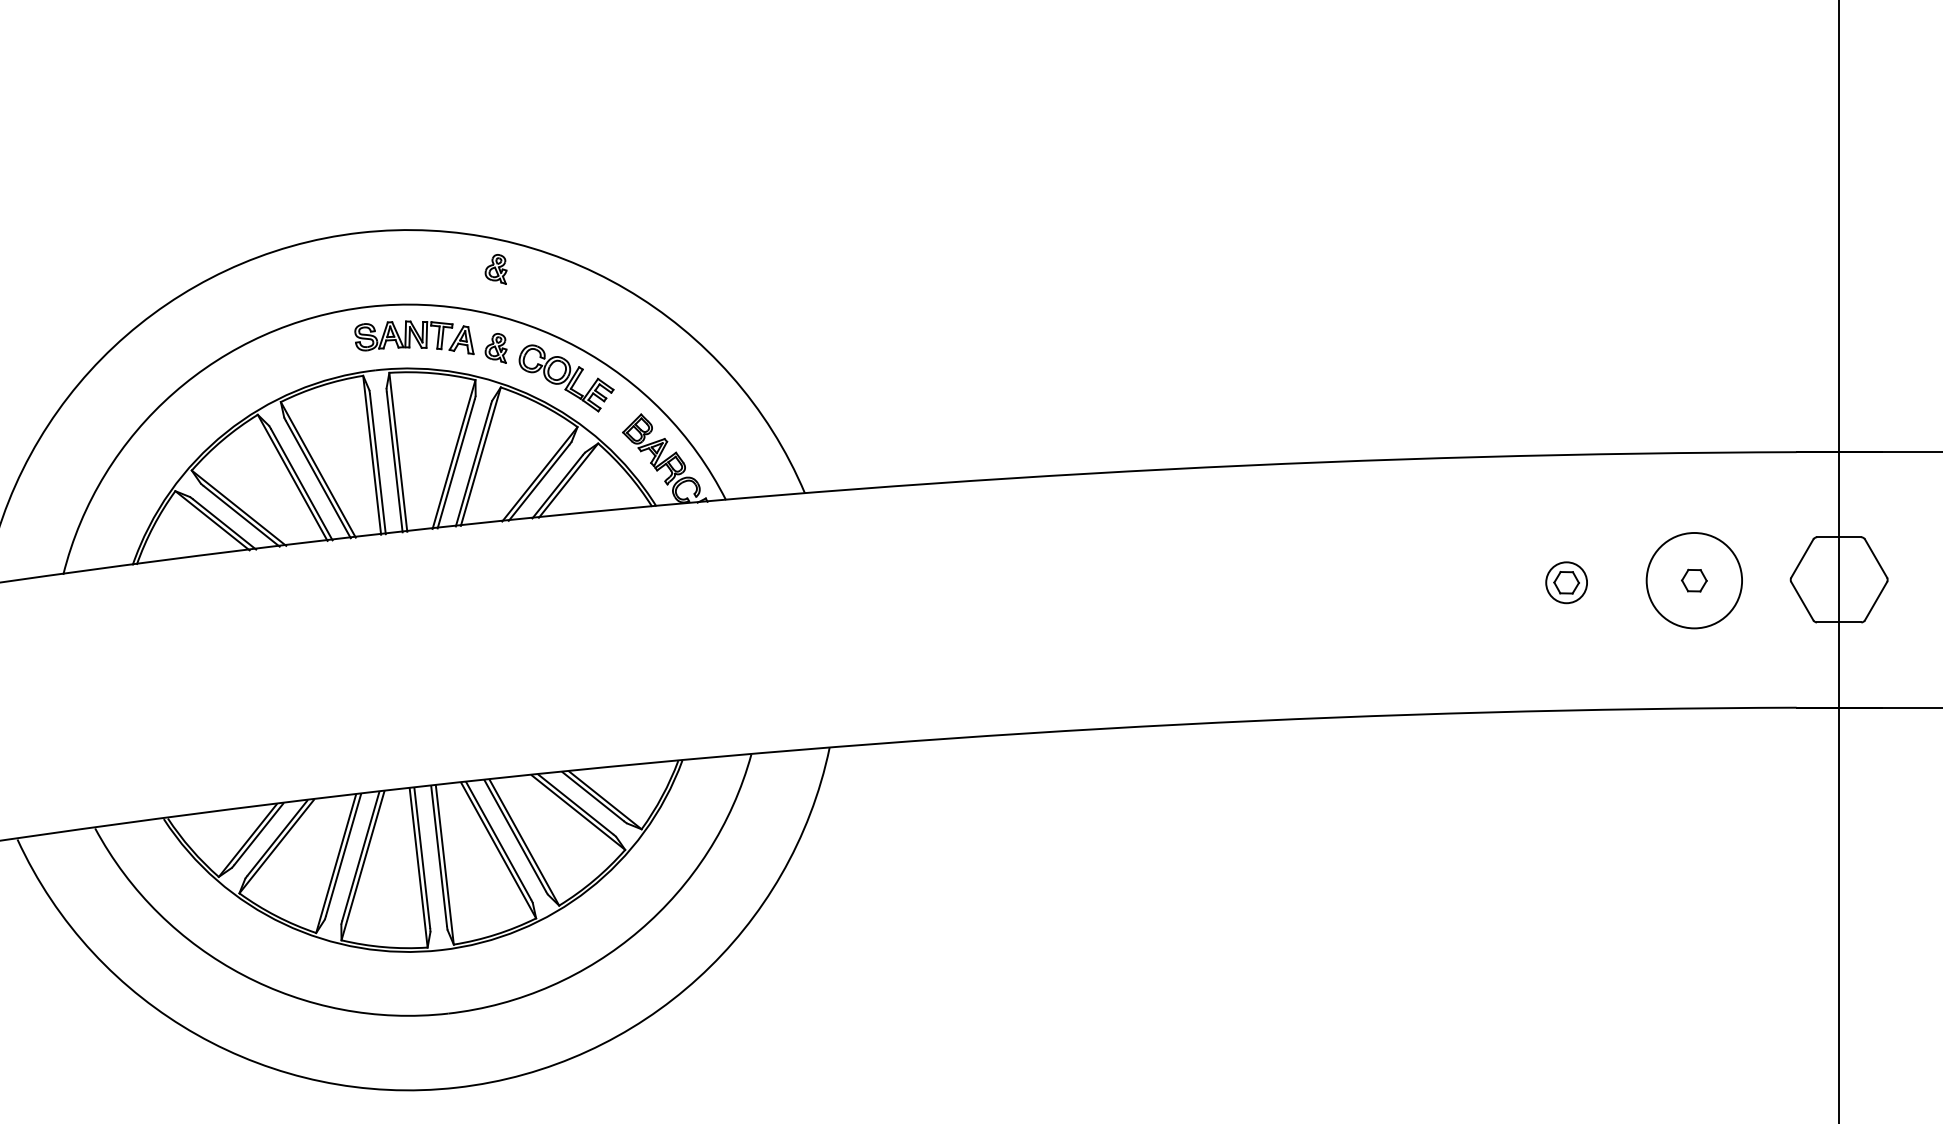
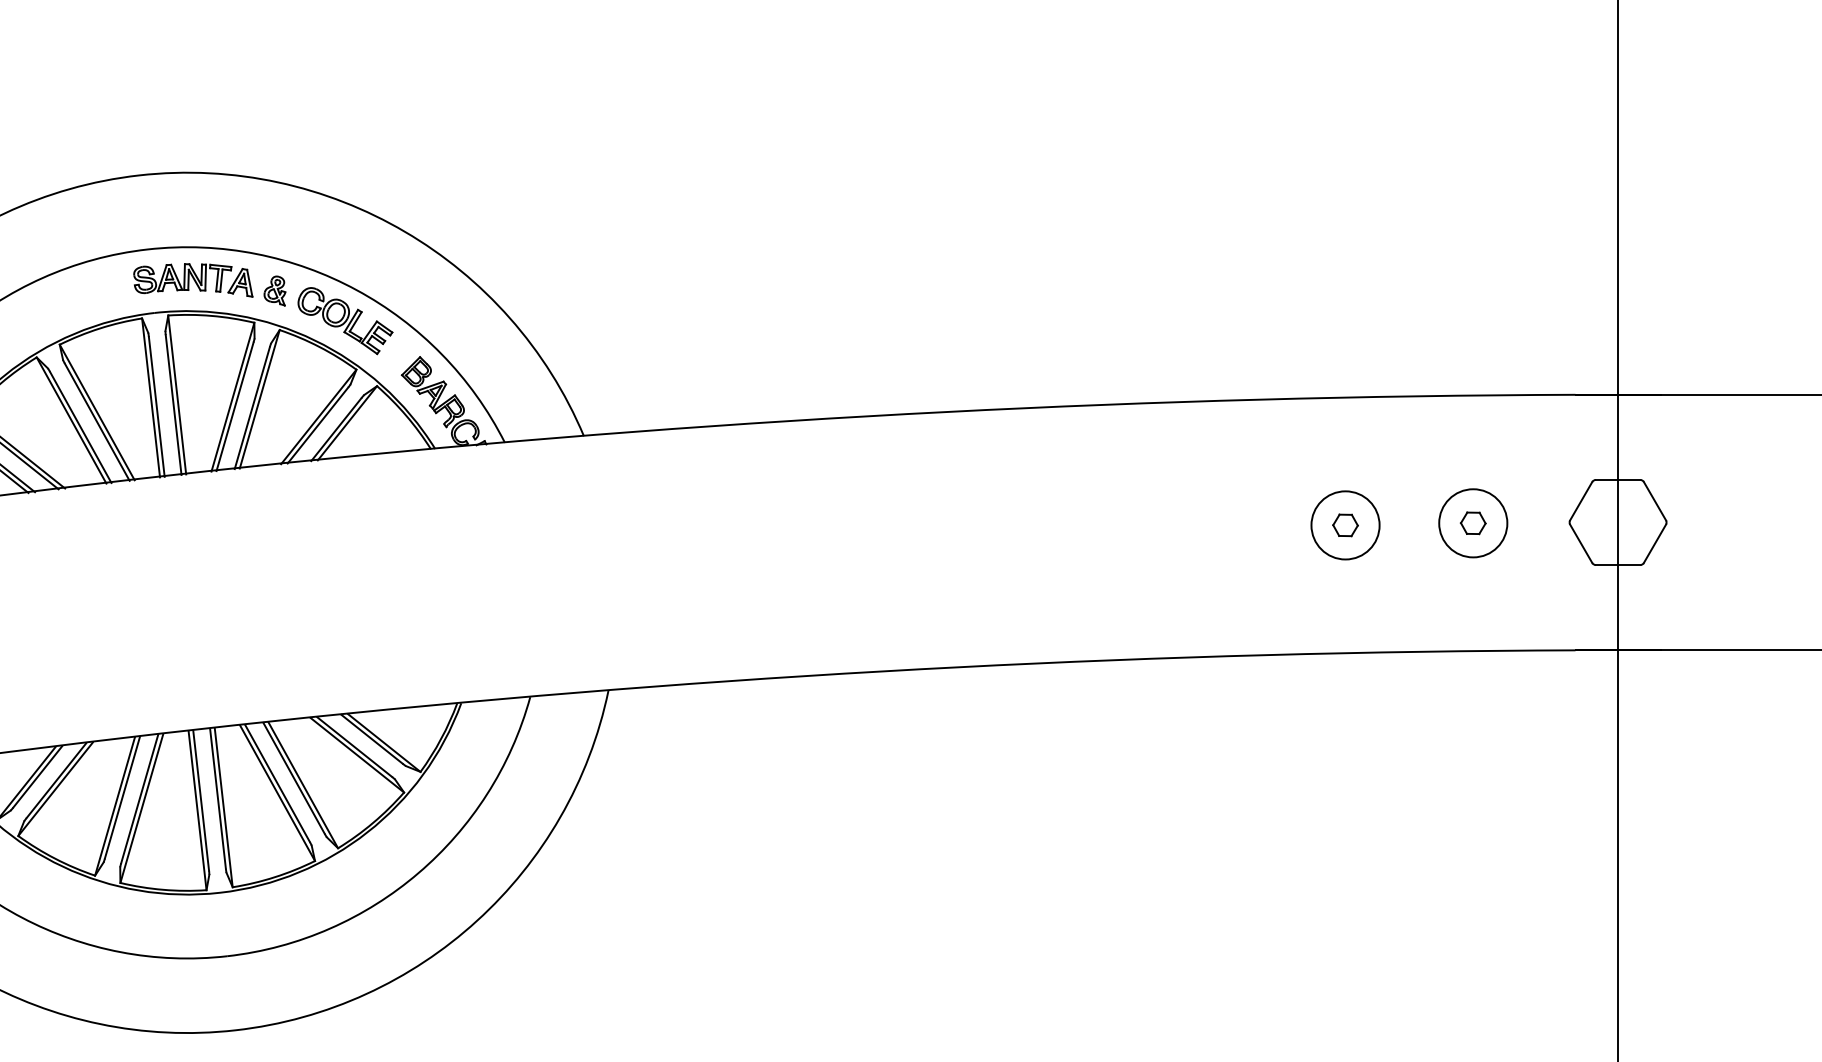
part: (495, 269) -> (274, 212), removed
circle: (1694, 580) -> (1473, 523), size x0.71
circle: (1566, 582) -> (1345, 525), size x1.67

